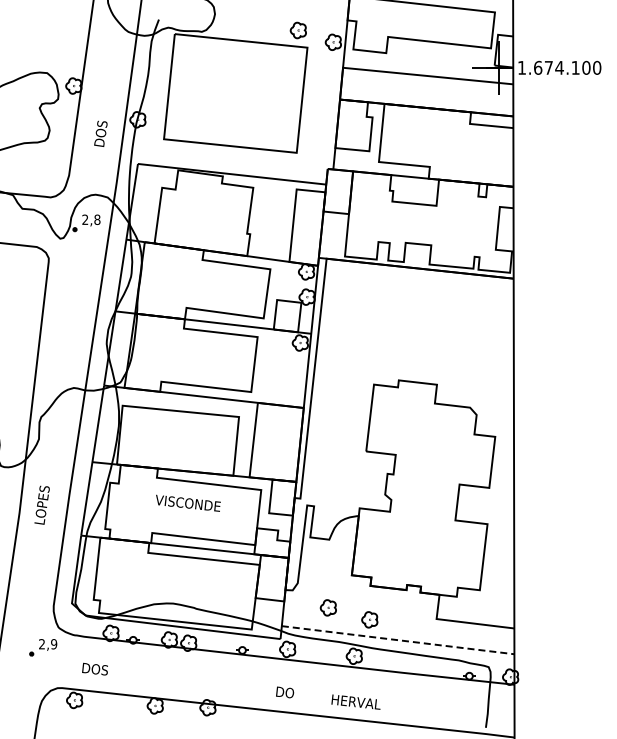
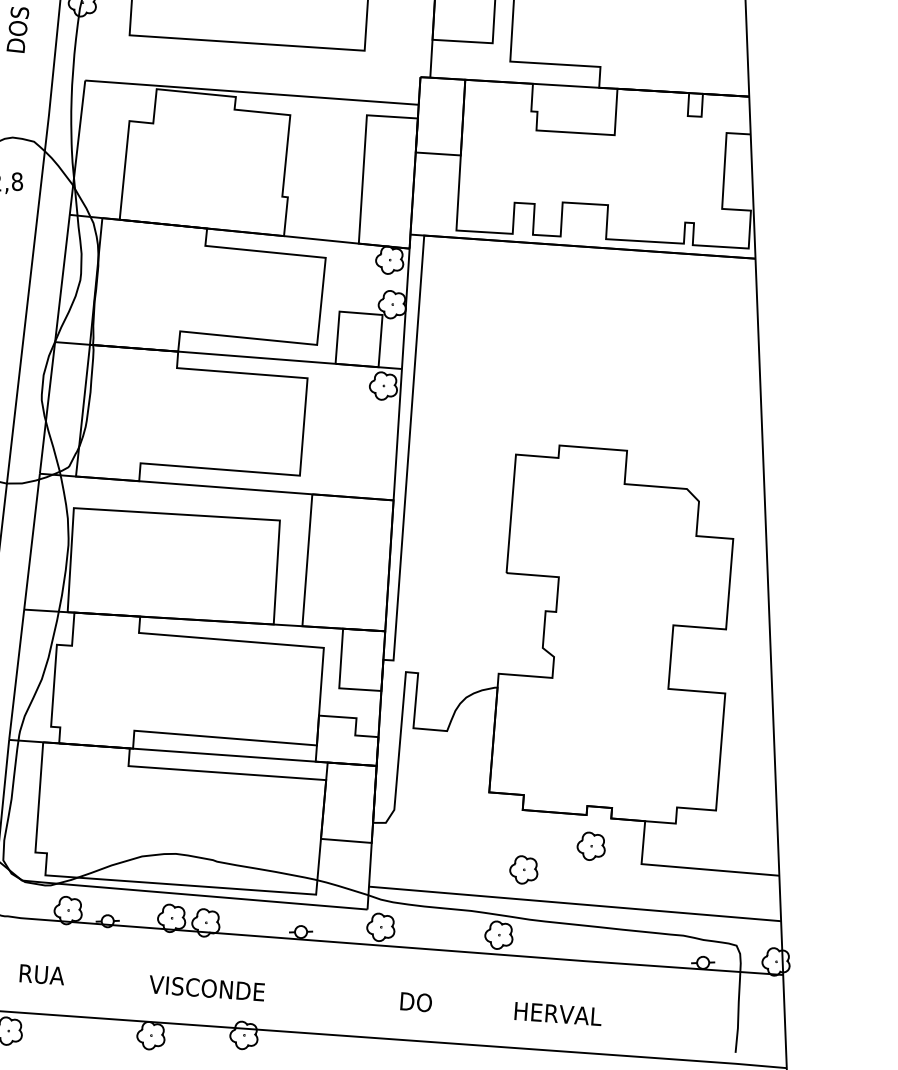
text: (188, 502) -> (207, 986), moved
part: (327, 607) -> (589, 845), moved
line: (398, 640) -> (575, 904), dashed -> solid
text: (95, 669) -> (43, 975), DOS -> RUA
text: (285, 692) -> (416, 1002), moved
text: (355, 701) -> (556, 1012), moved

